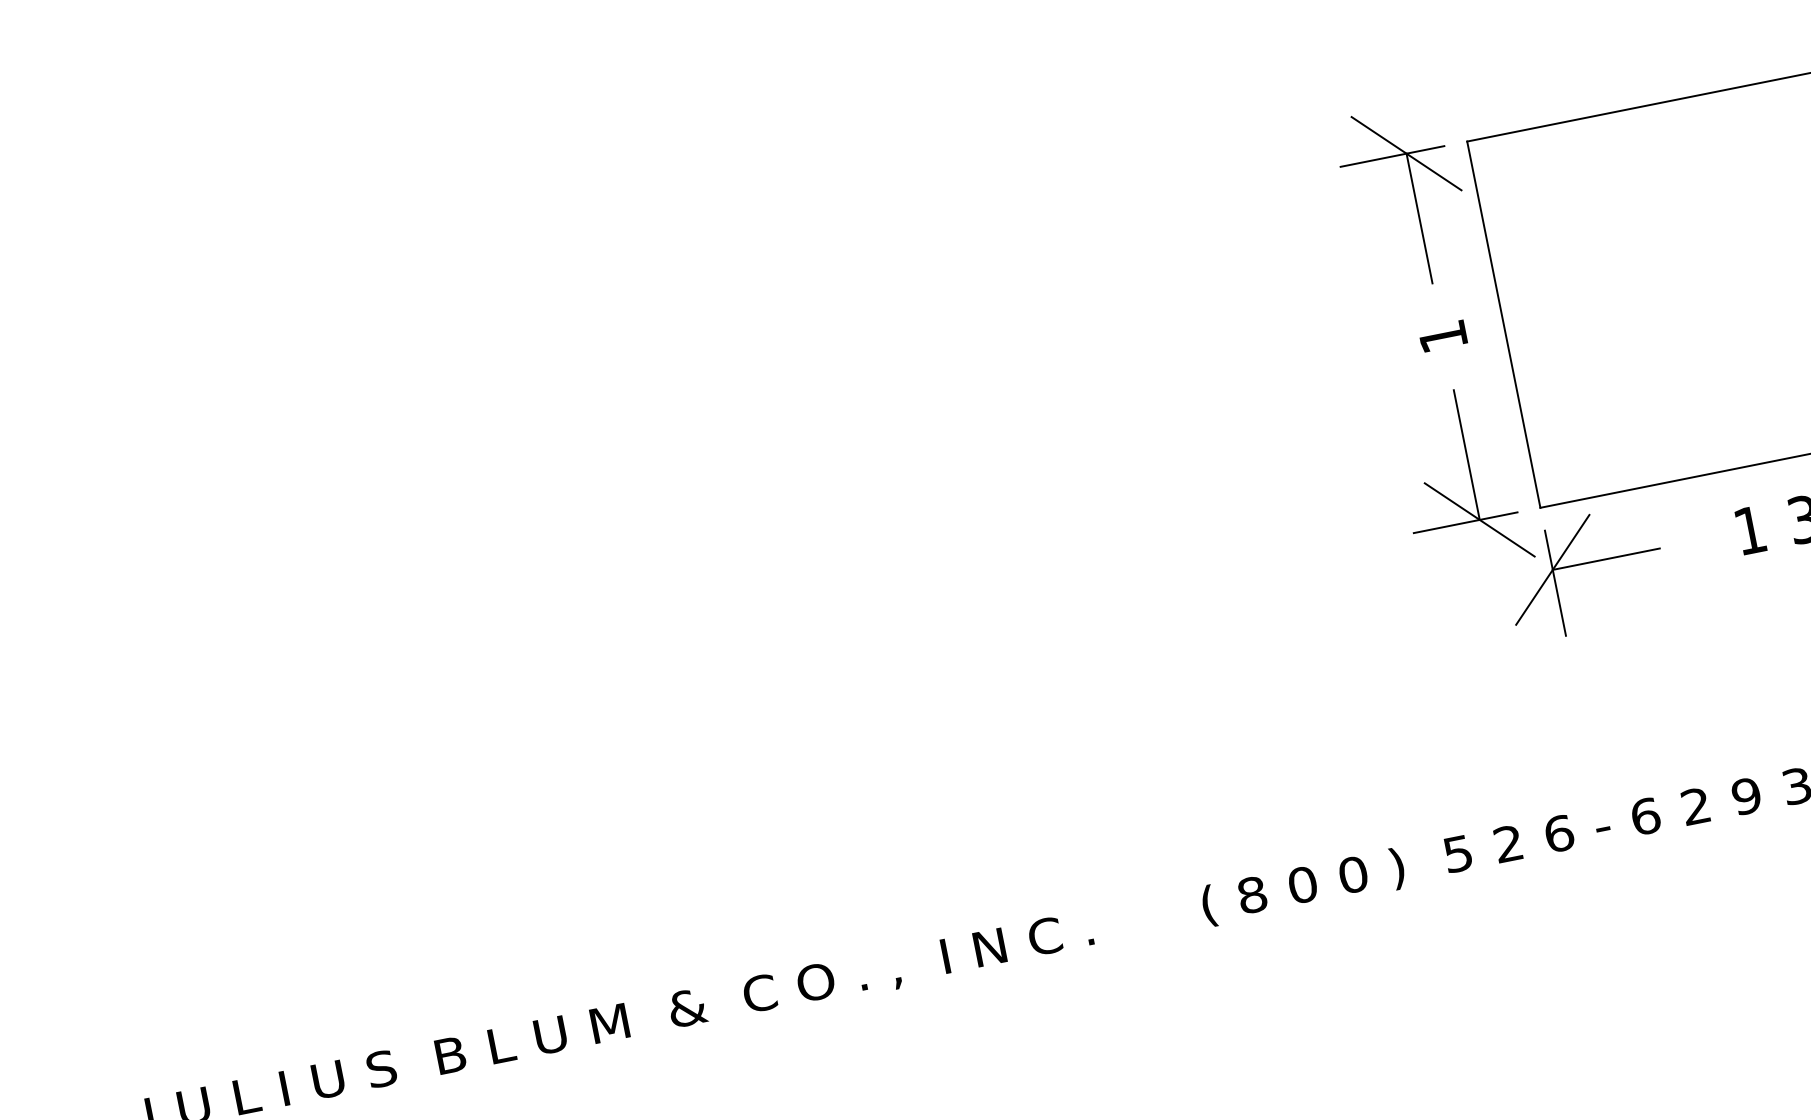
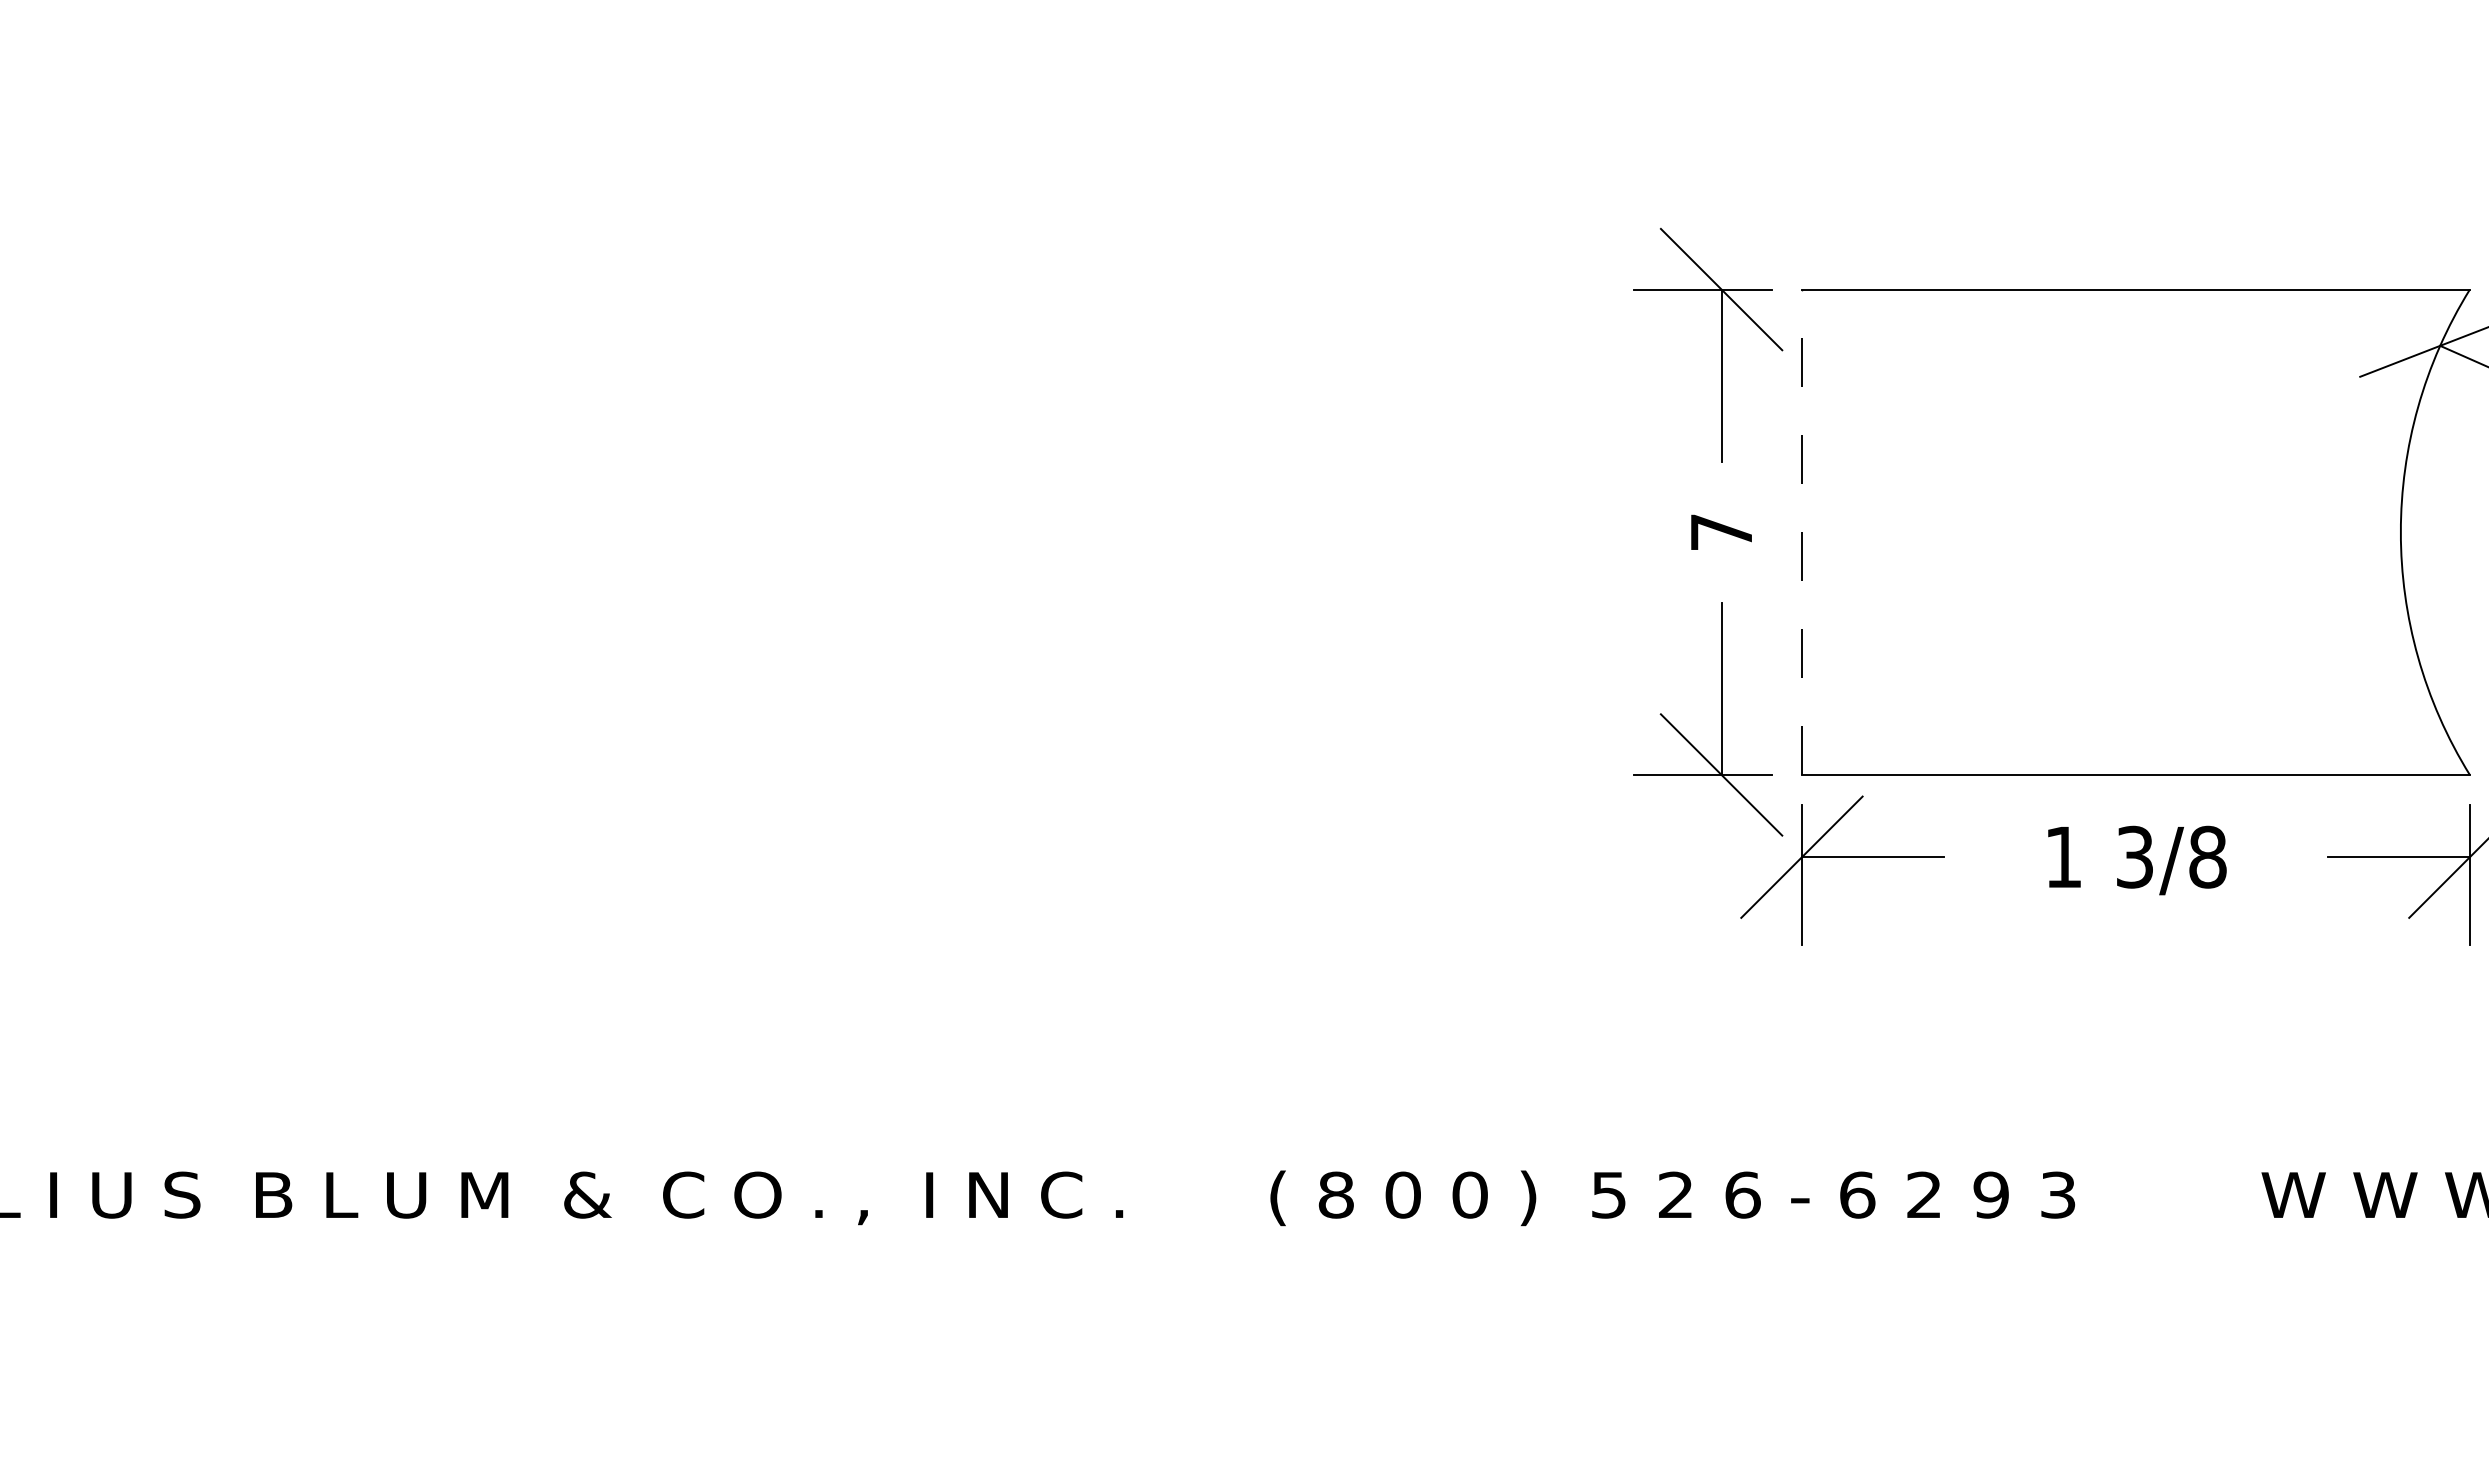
line: (1503, 324) -> (1801, 532), solid -> dashed
text: (1442, 336) -> (1721, 531), 1 -> 7

